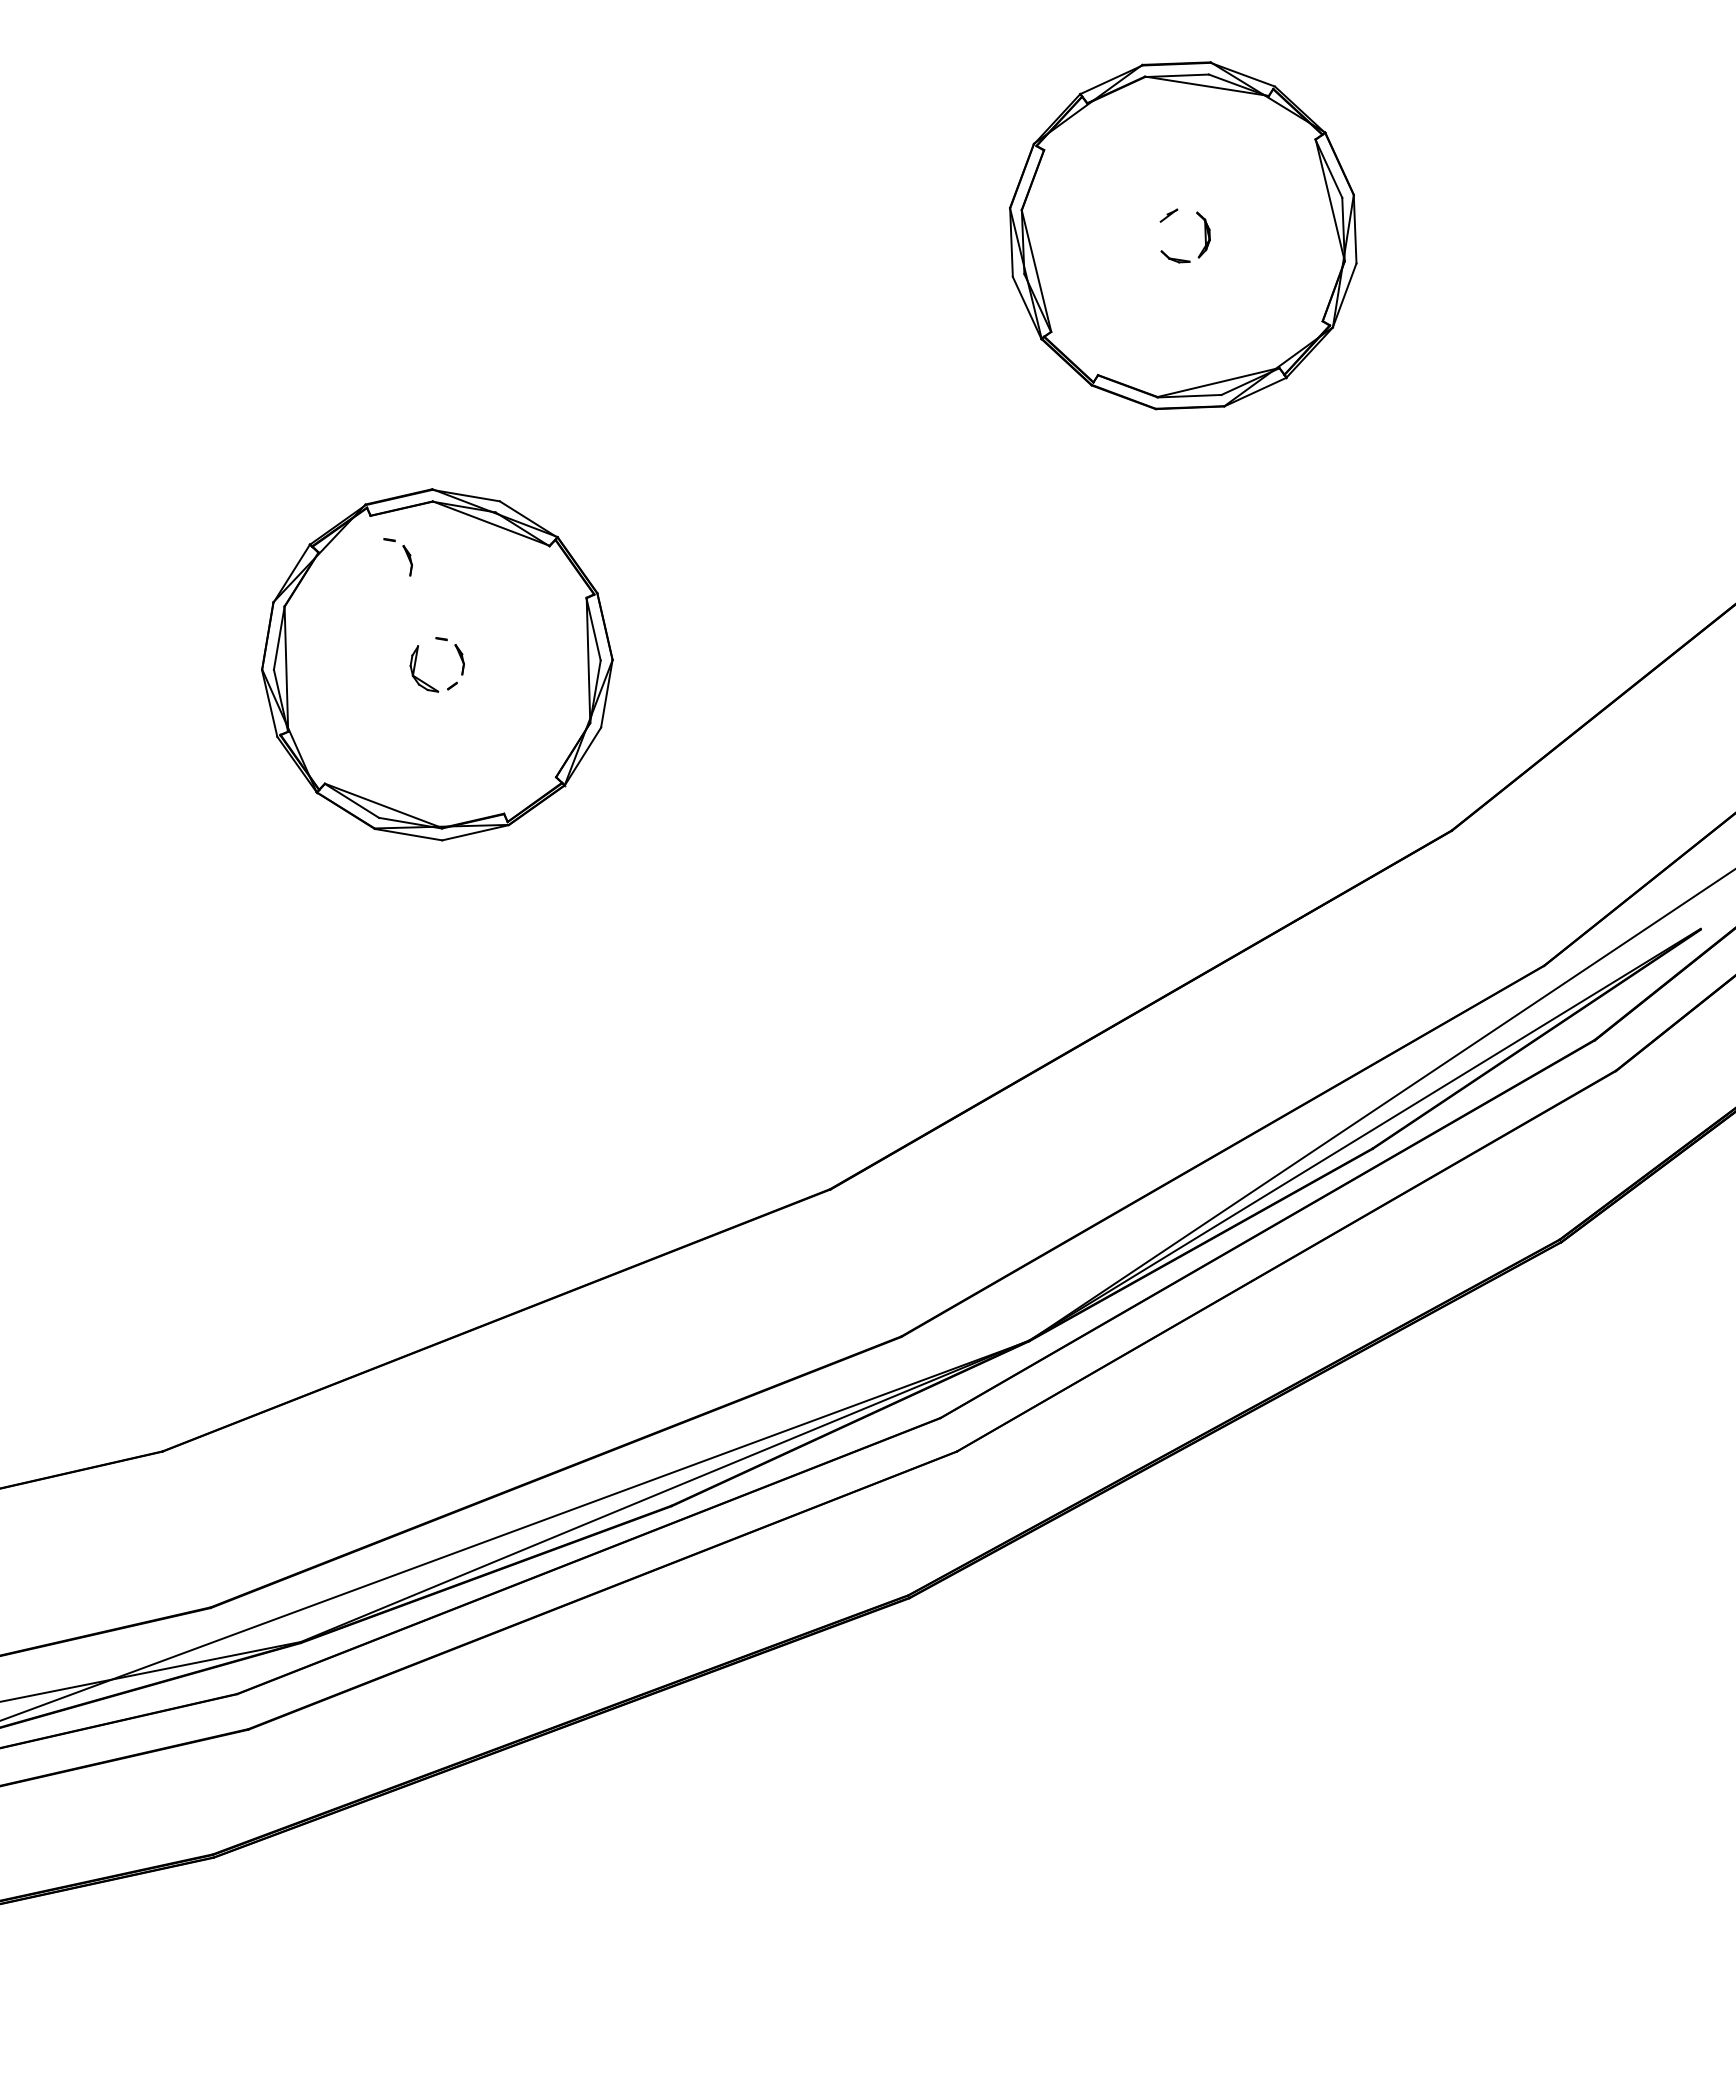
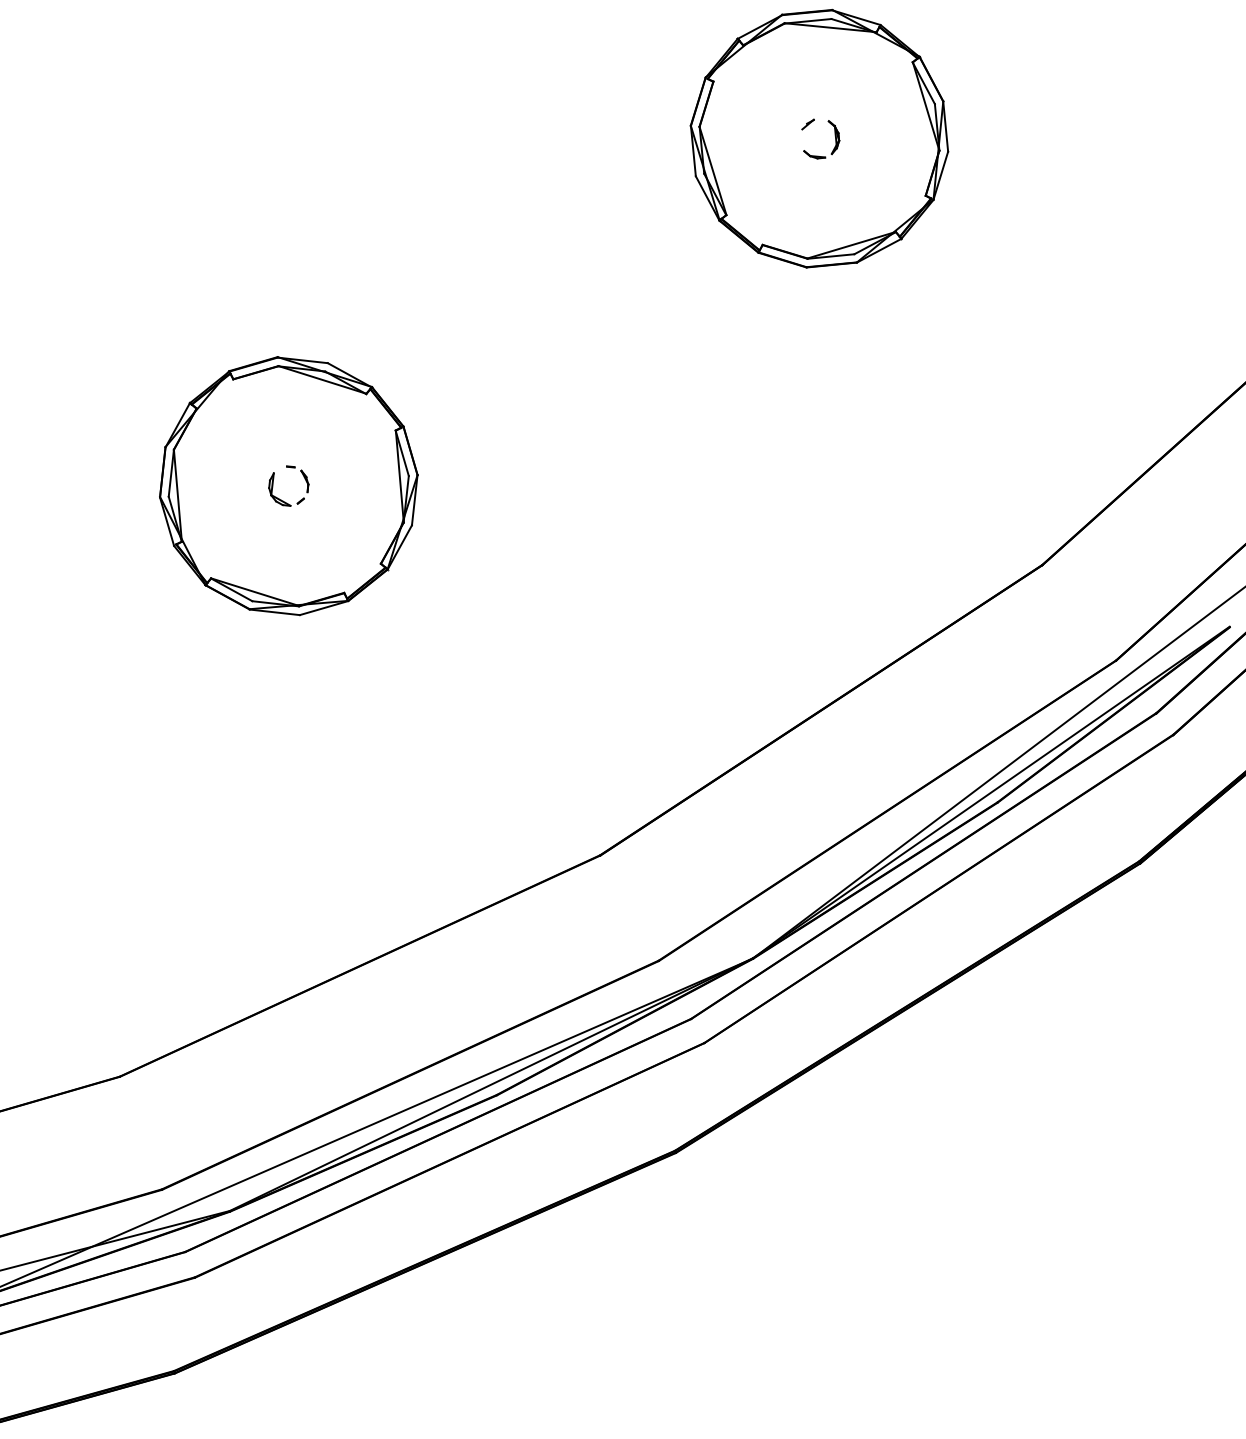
part: (406, 555) -> (261, 406), removed

